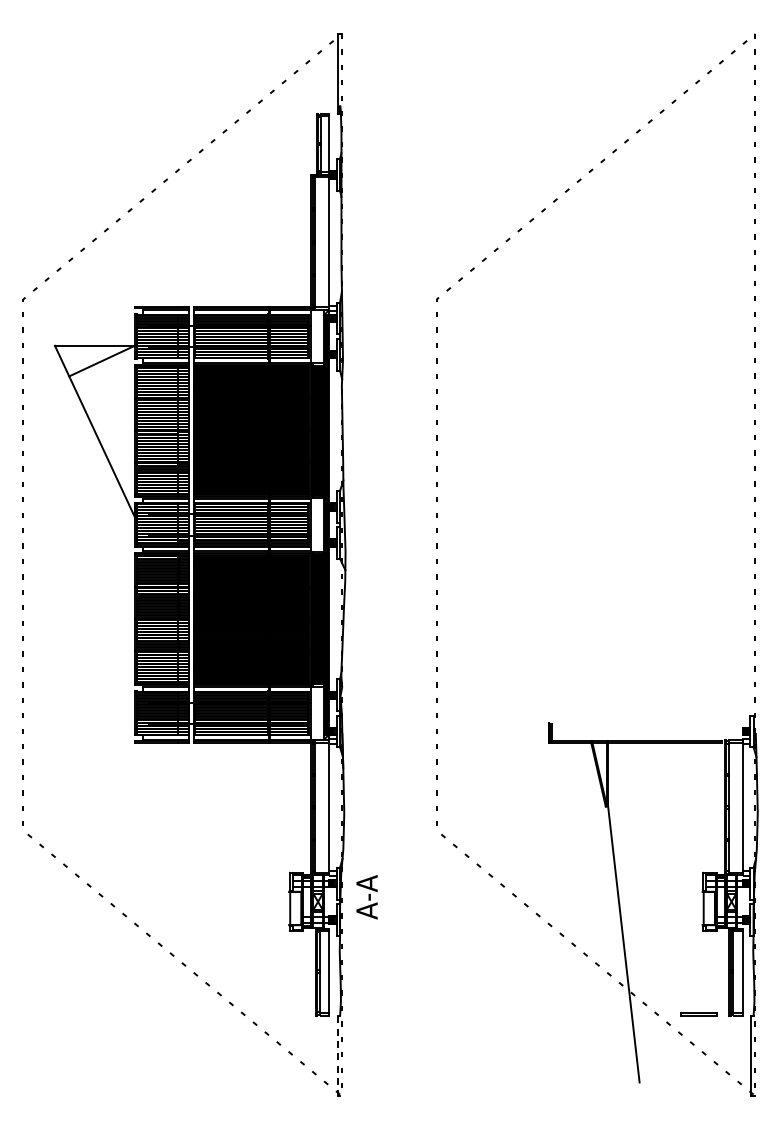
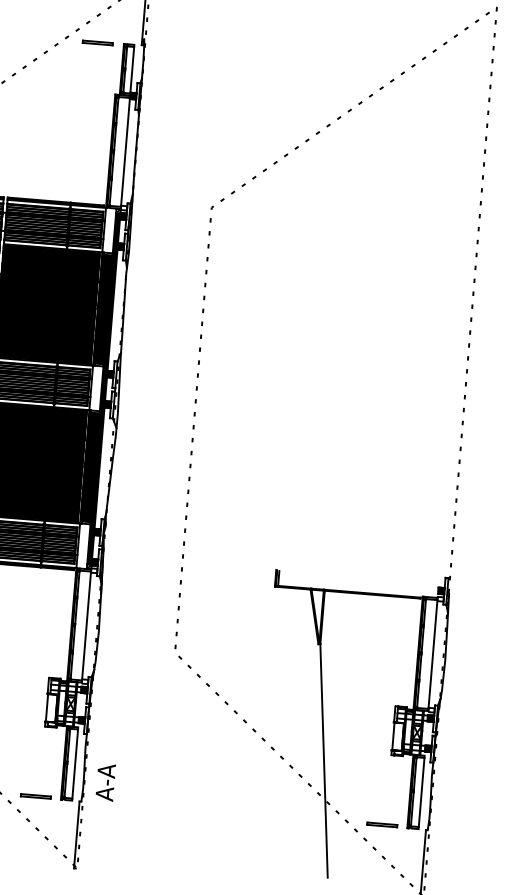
line: (285, 114) -> (97, 42), added
text: (366, 897) -> (105, 782), moved
line: (285, 1013) -> (35, 795), added
line: (337, 1056) -> (76, 835), dashed -> solid

